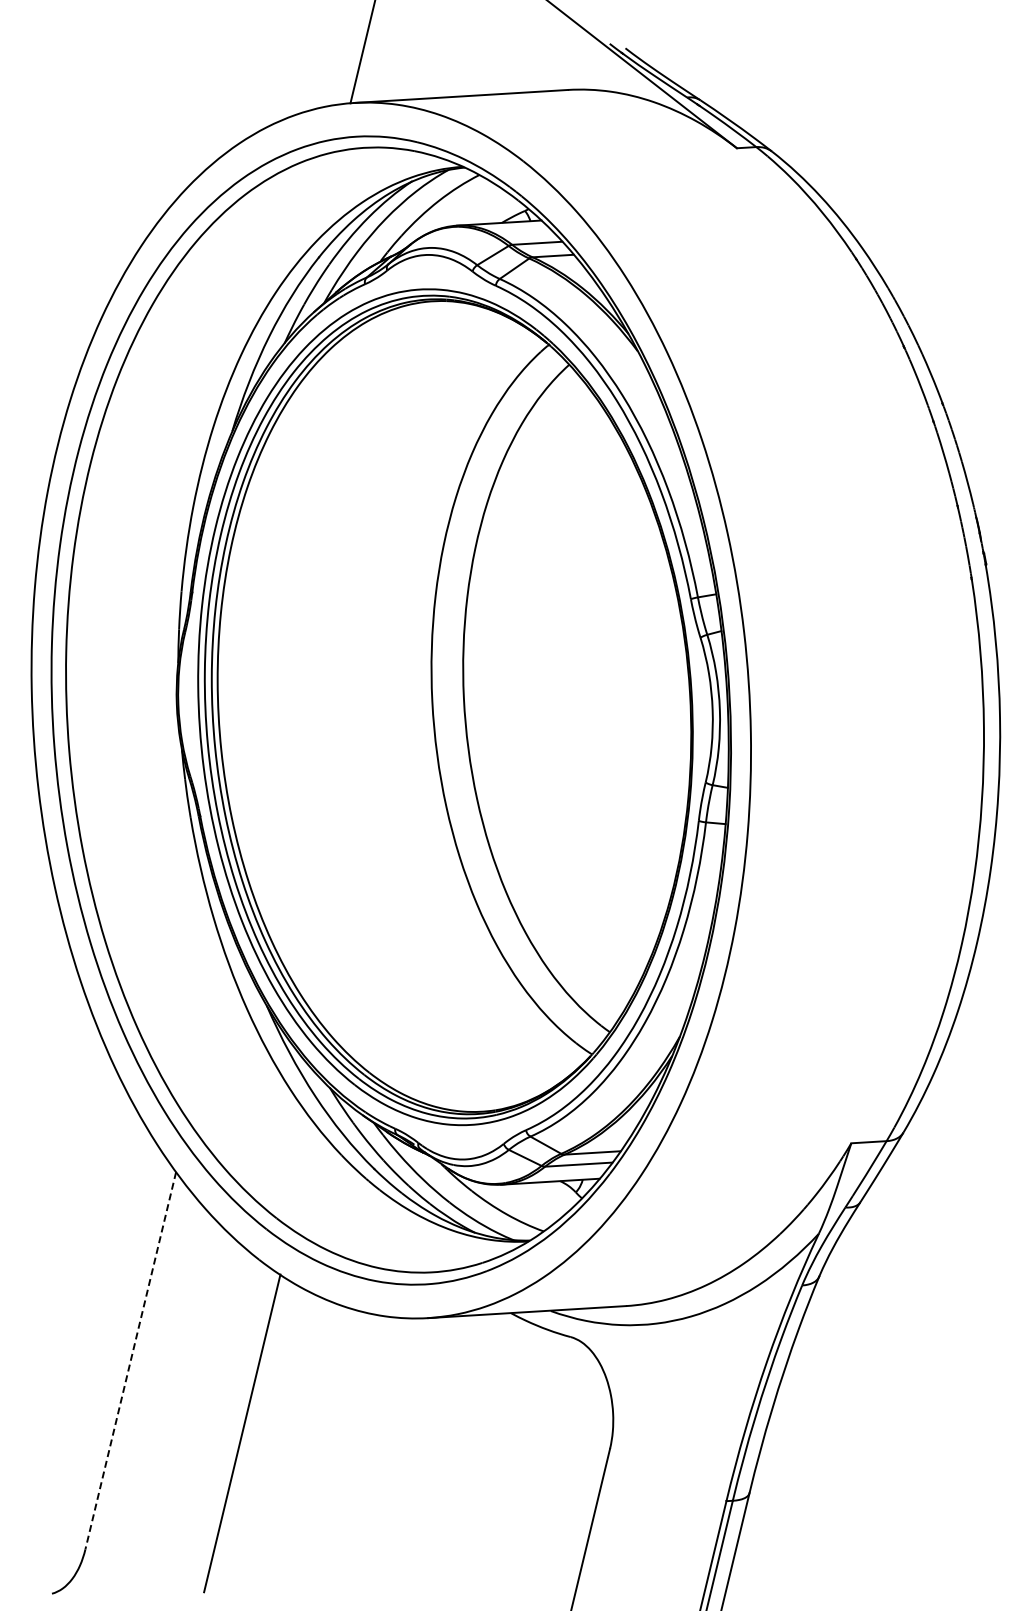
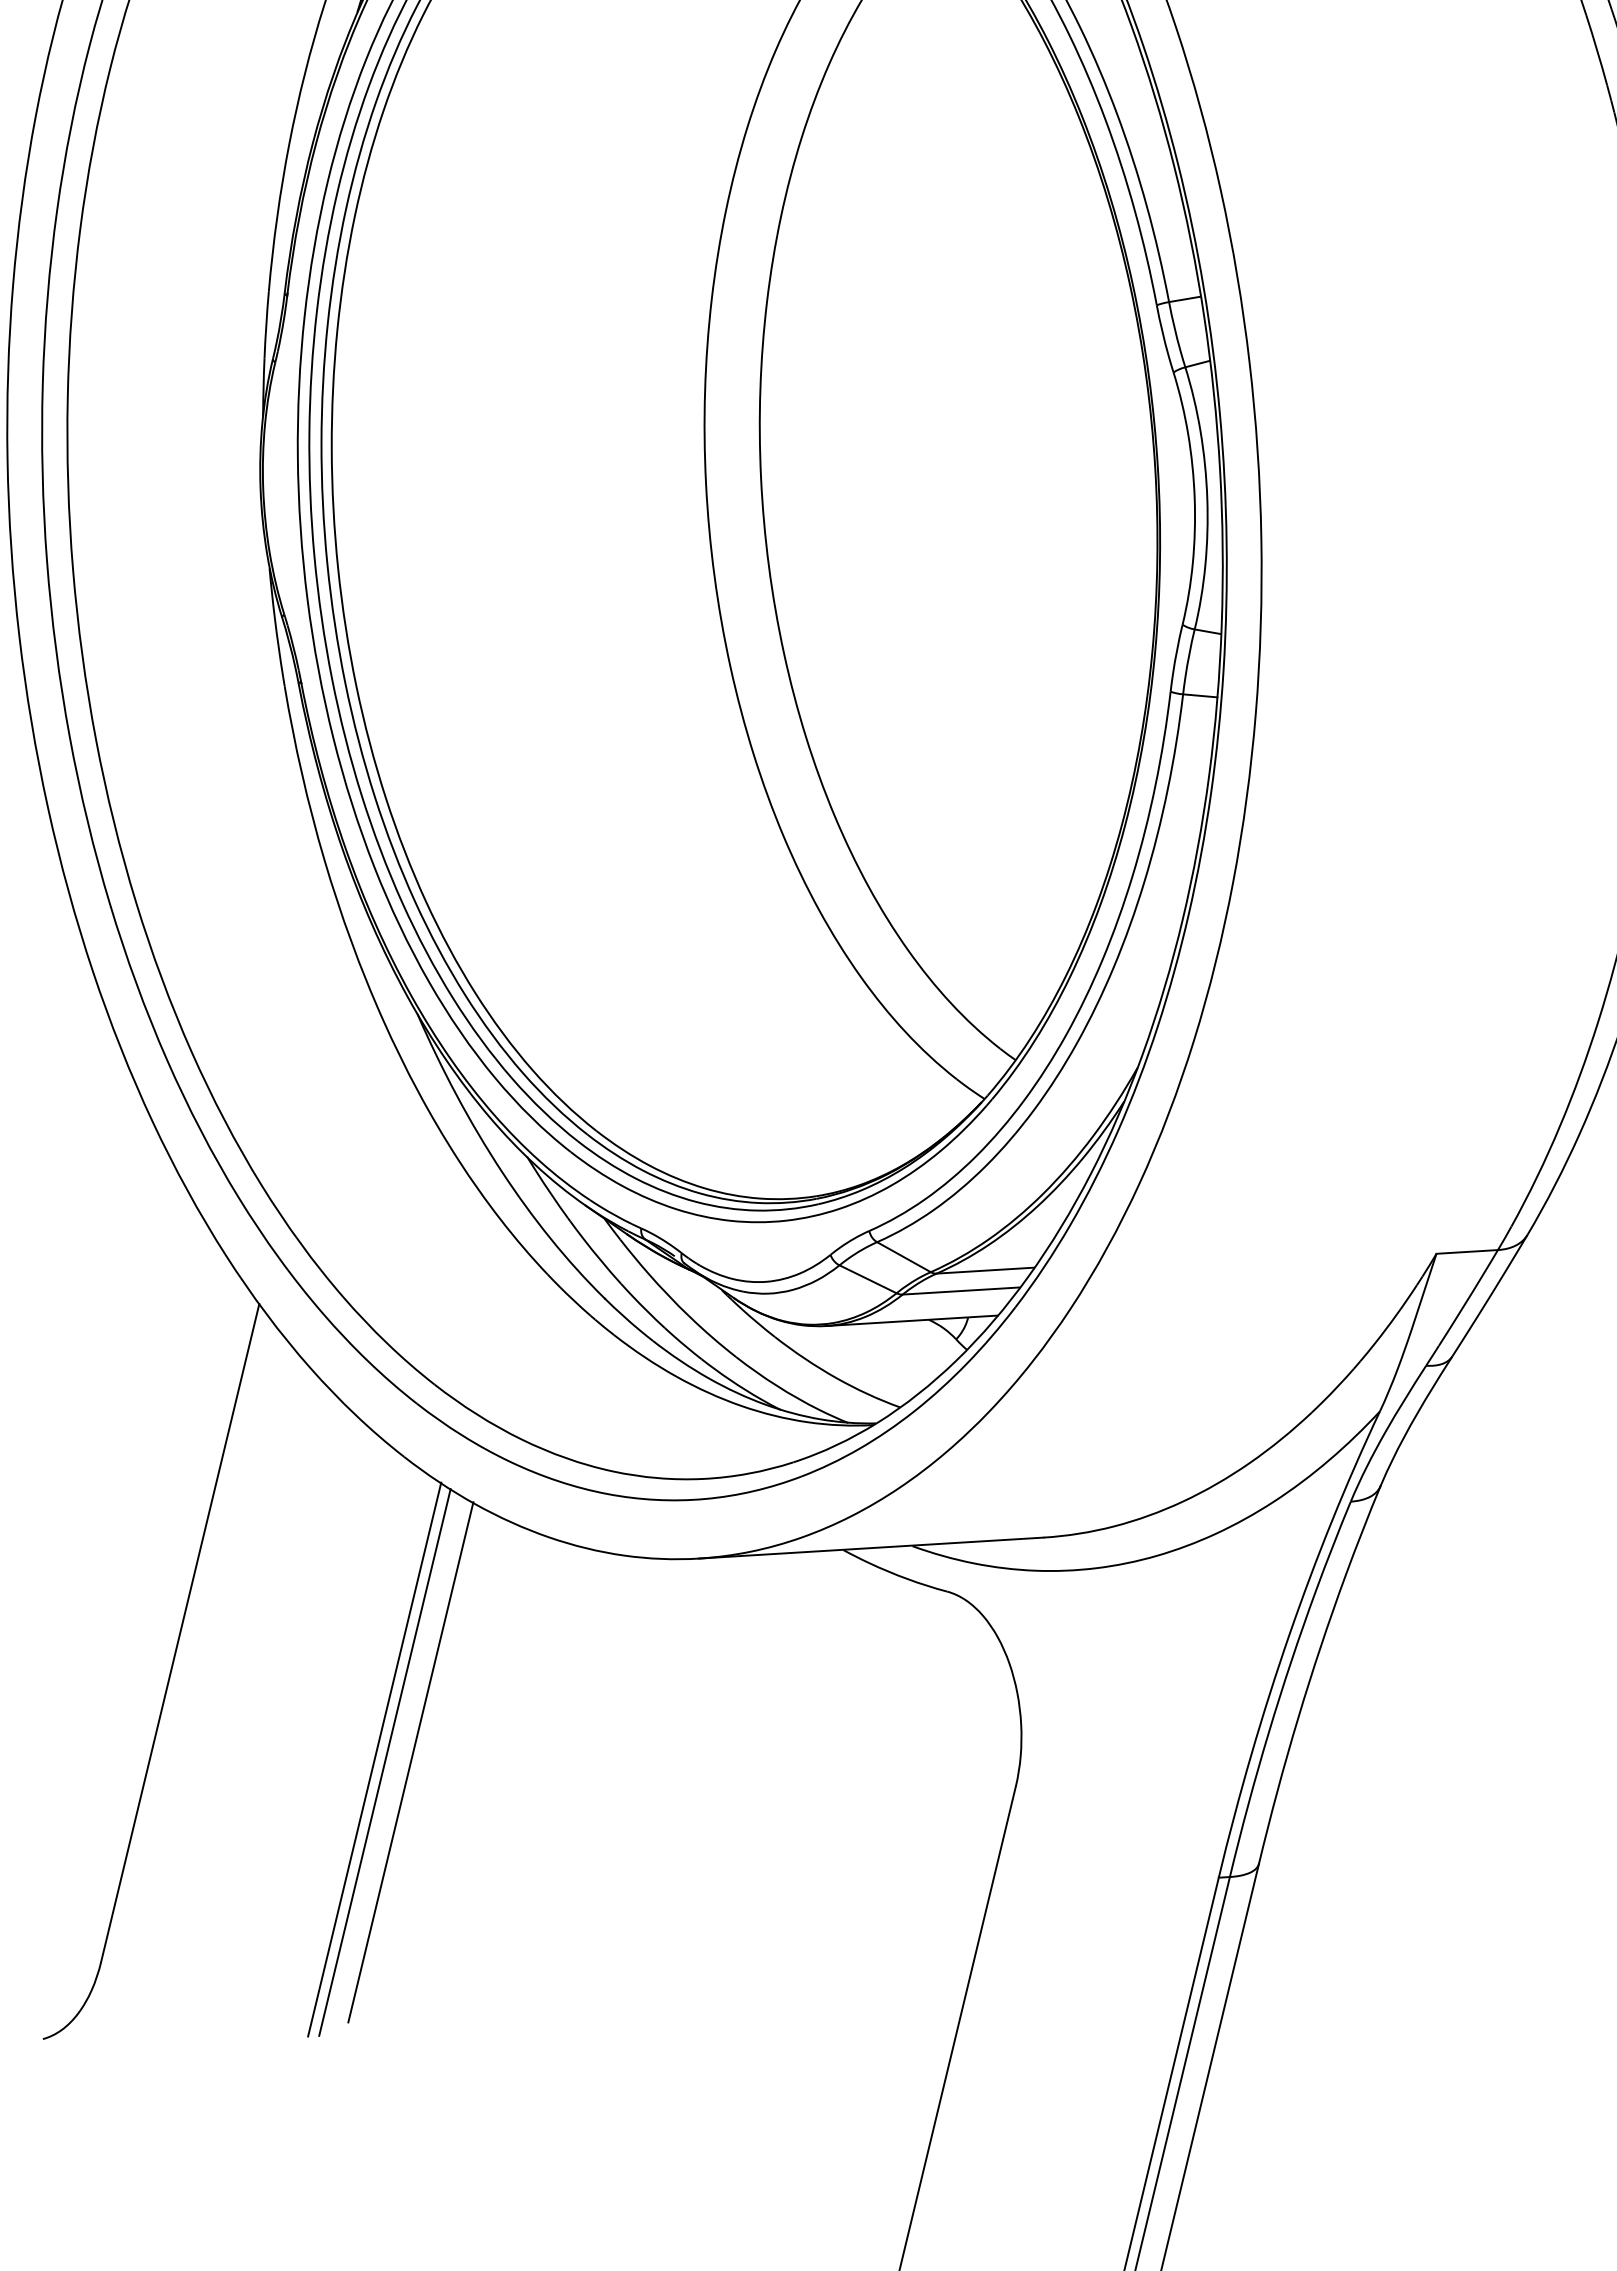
line: (130, 1361) -> (179, 1634), dashed -> solid
line: (247, 1434) -> (383, 1761), added
line: (262, 1434) -> (409, 1761), added

